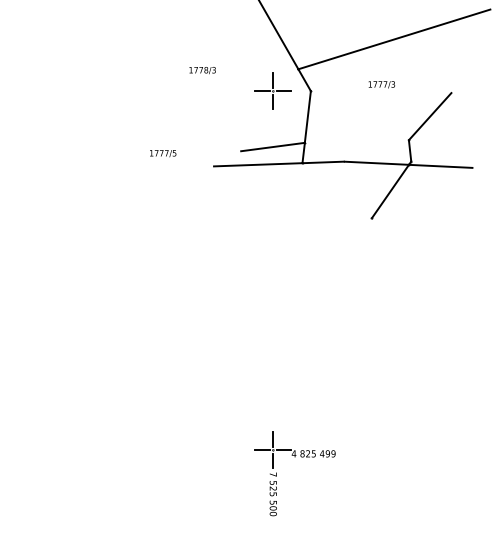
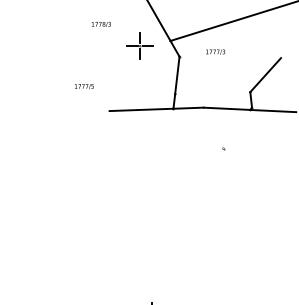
text: (202, 70) -> (101, 24), moved
text: (381, 84) -> (215, 51), moved
part: (272, 90) -> (139, 45), moved
line: (272, 146) -> (151, 96), removed
text: (163, 153) -> (84, 86), moved
line: (390, 191) -> (237, 129), removed

